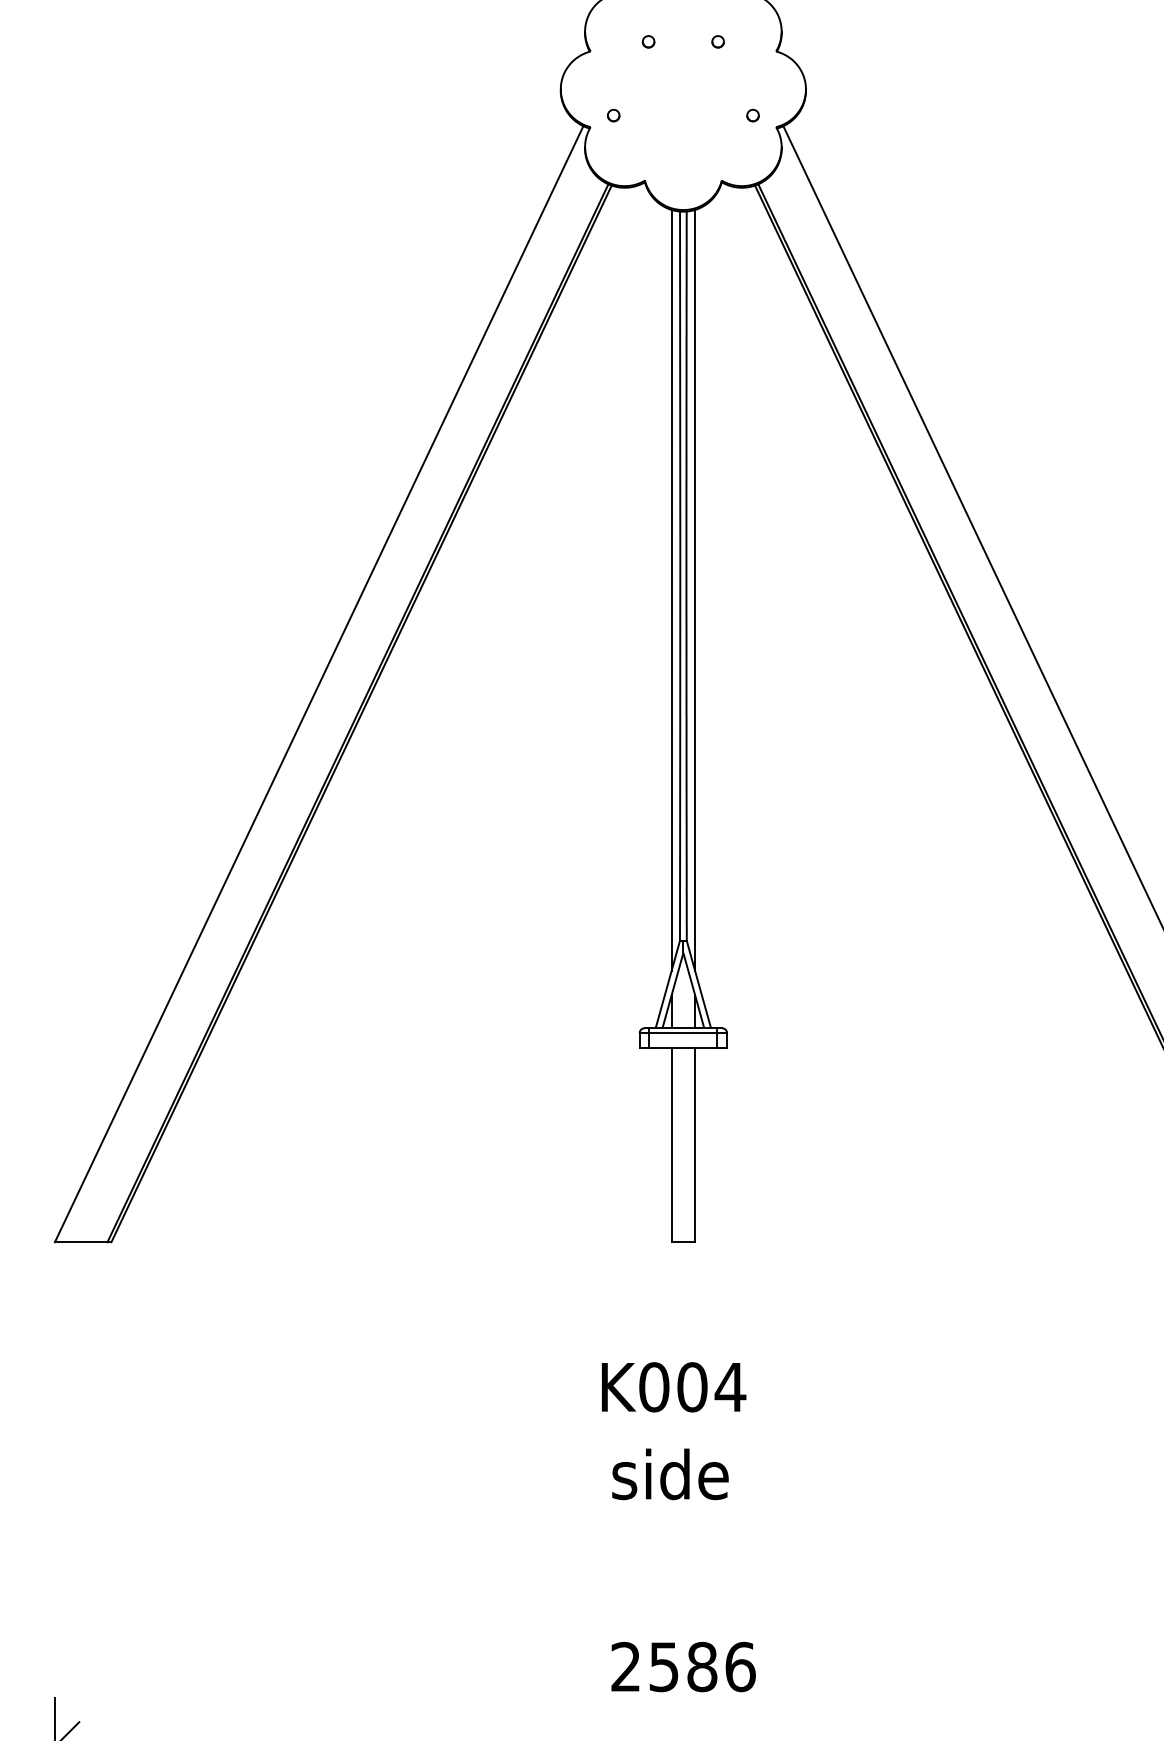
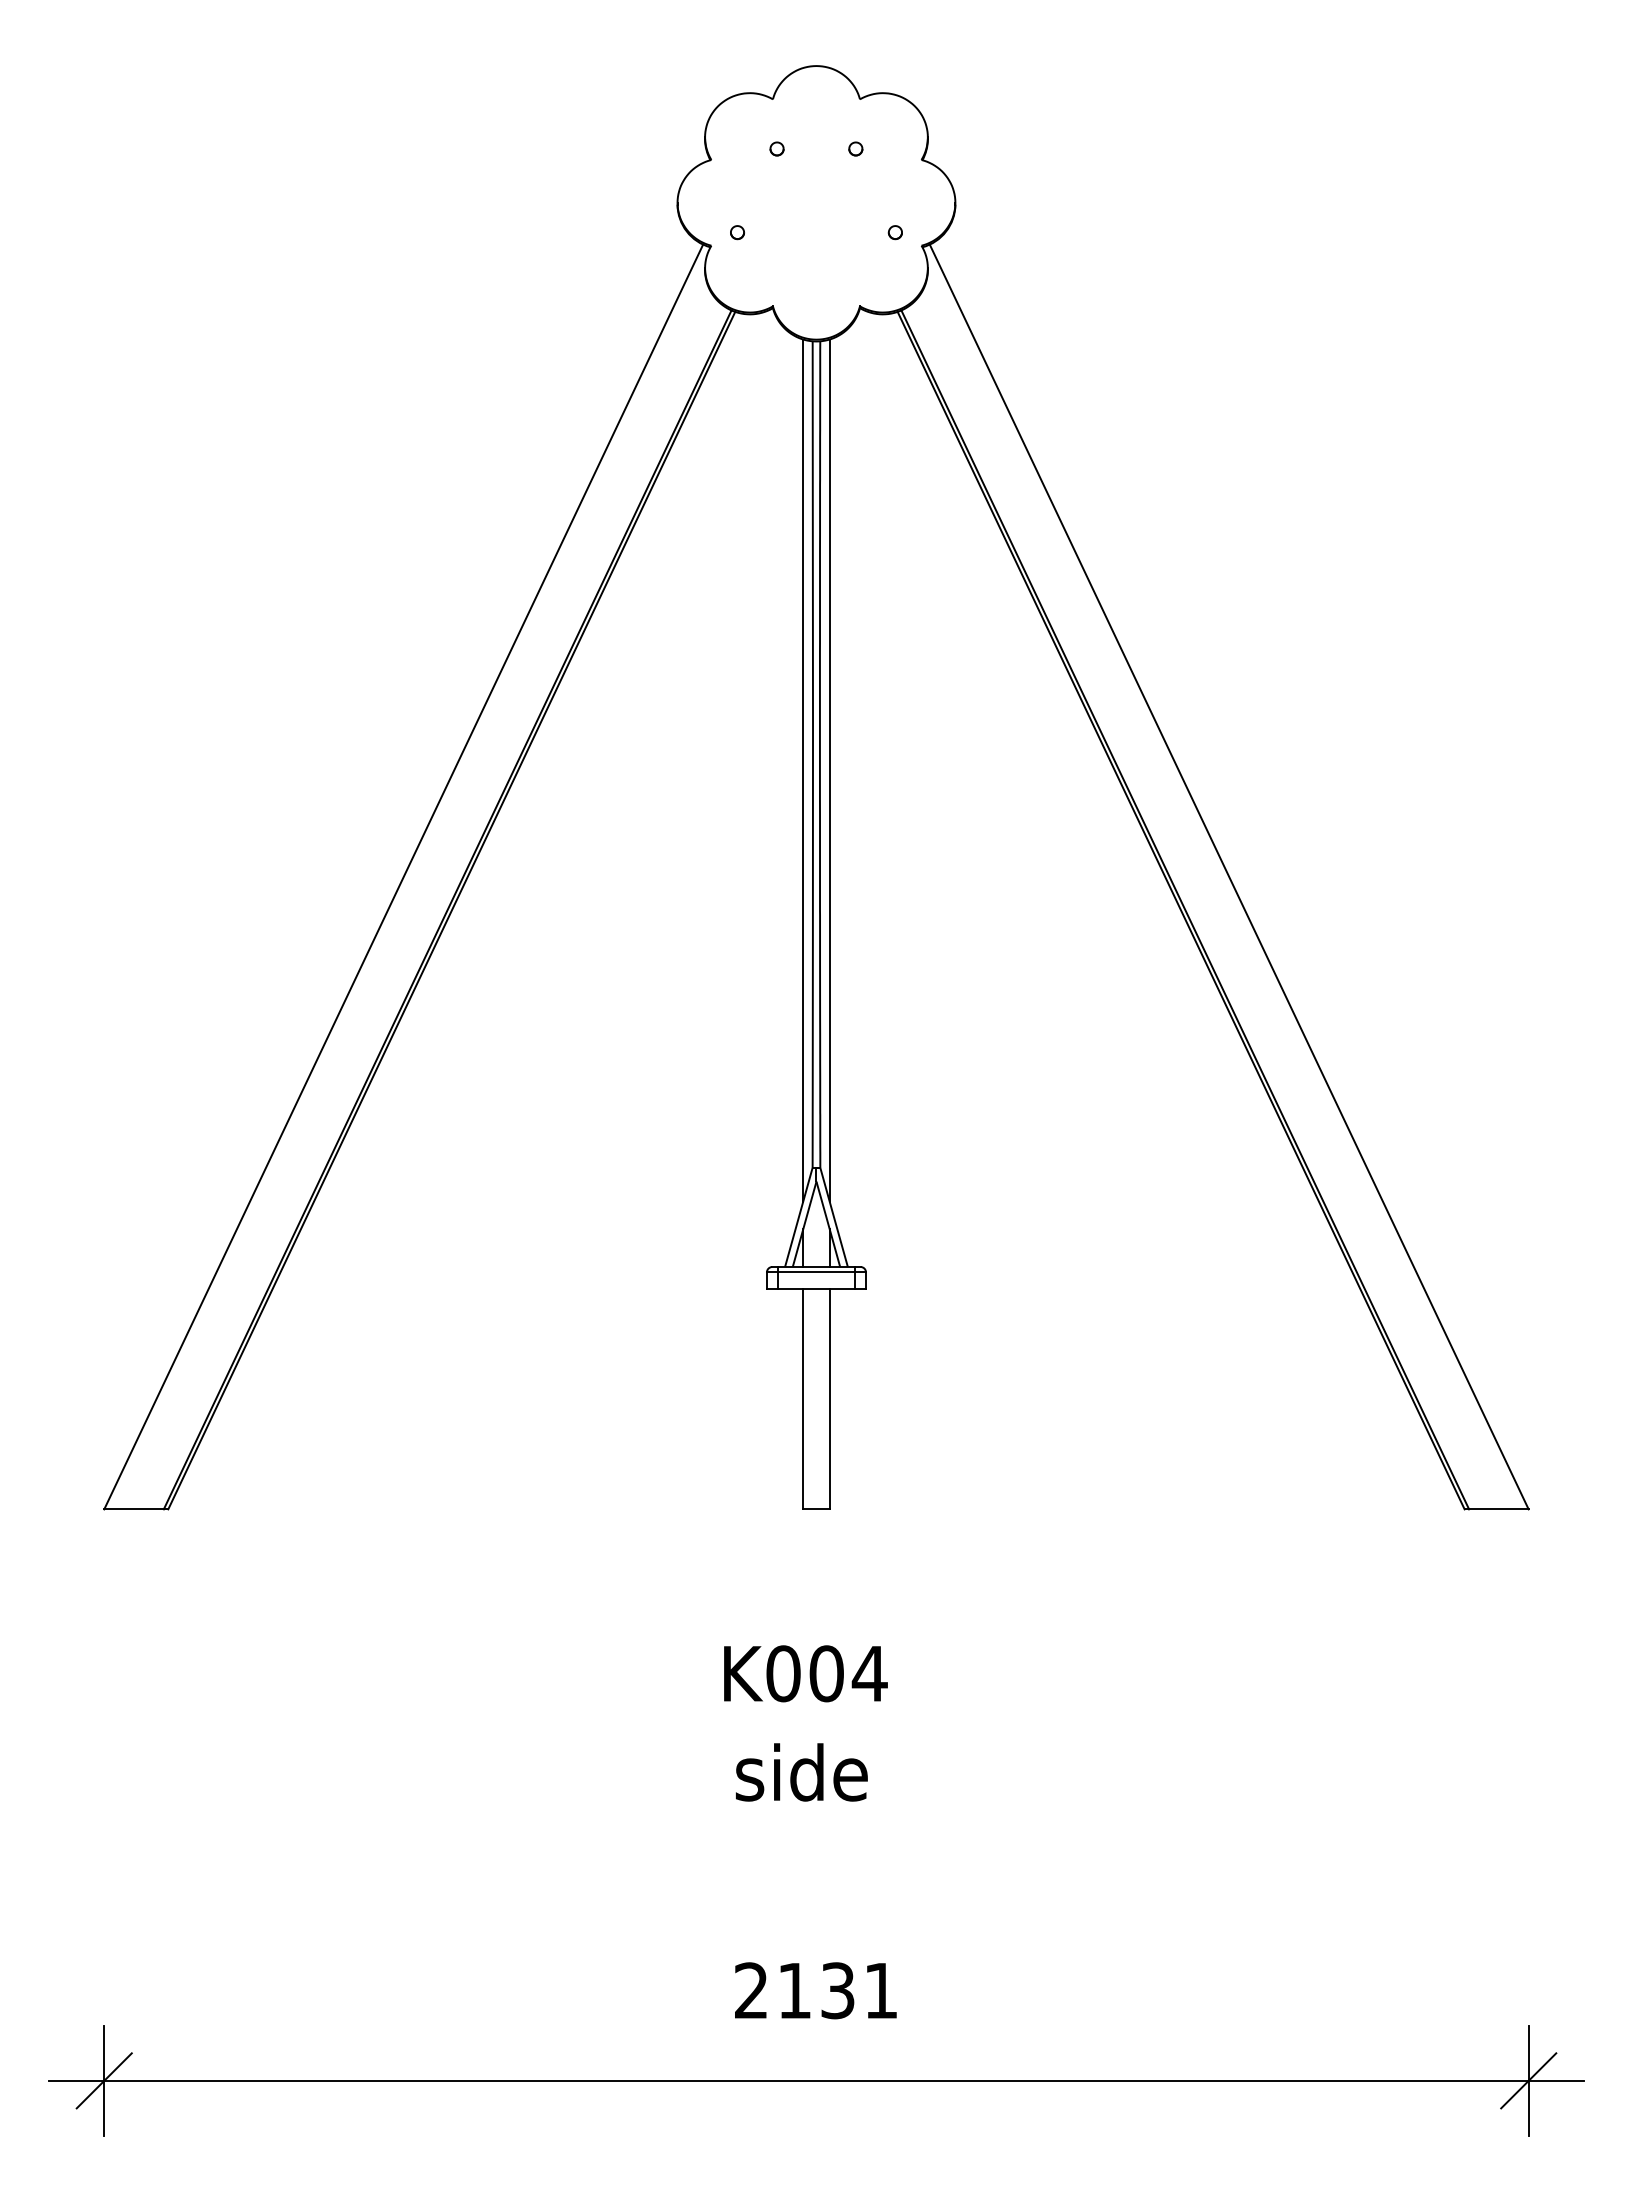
text: (702, 1666) -> (838, 1990), 2586 -> 2131

